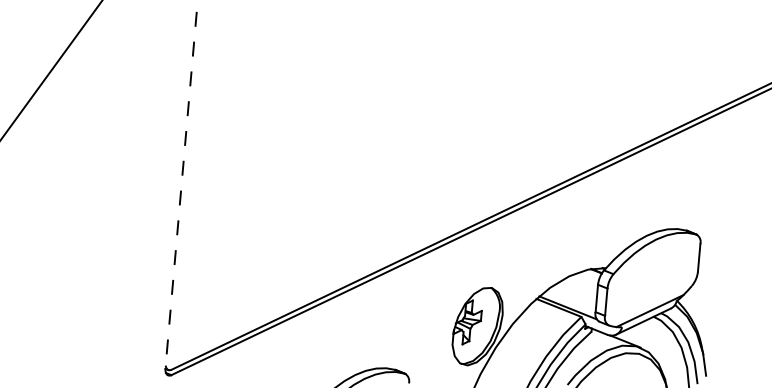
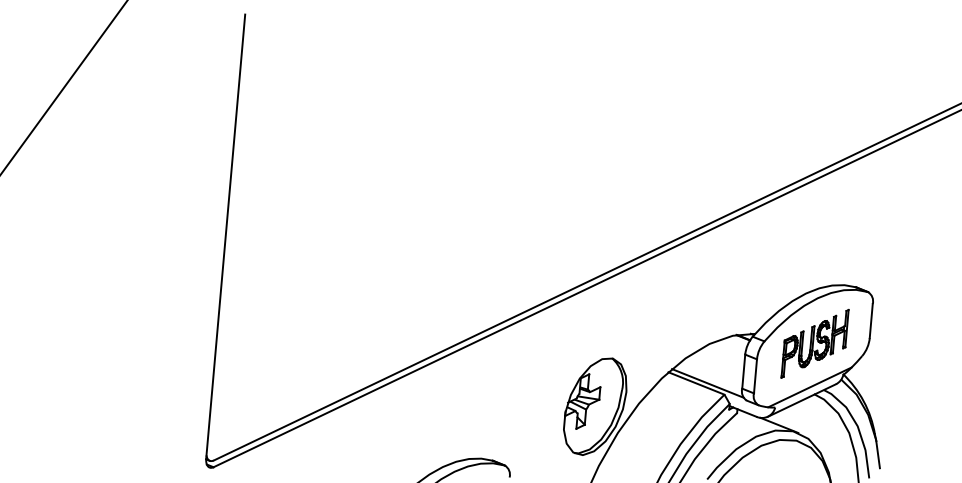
line: (180, 189) -> (225, 236), dashed -> solid
part: (653, 275) -> (814, 343), added

